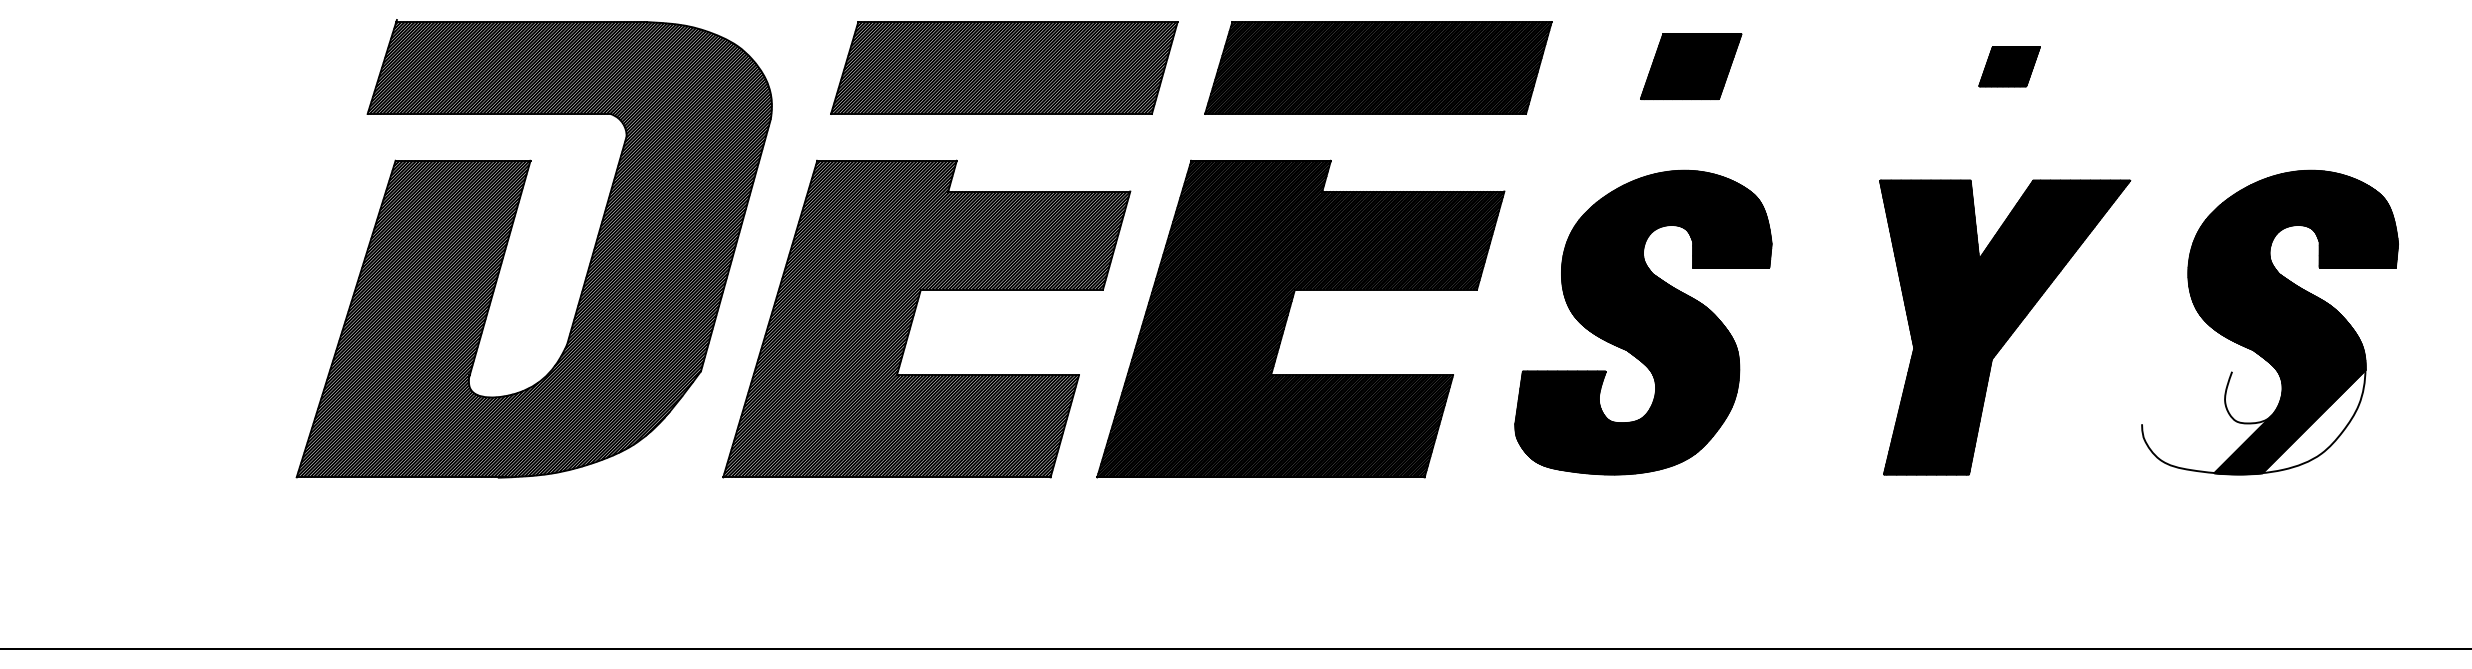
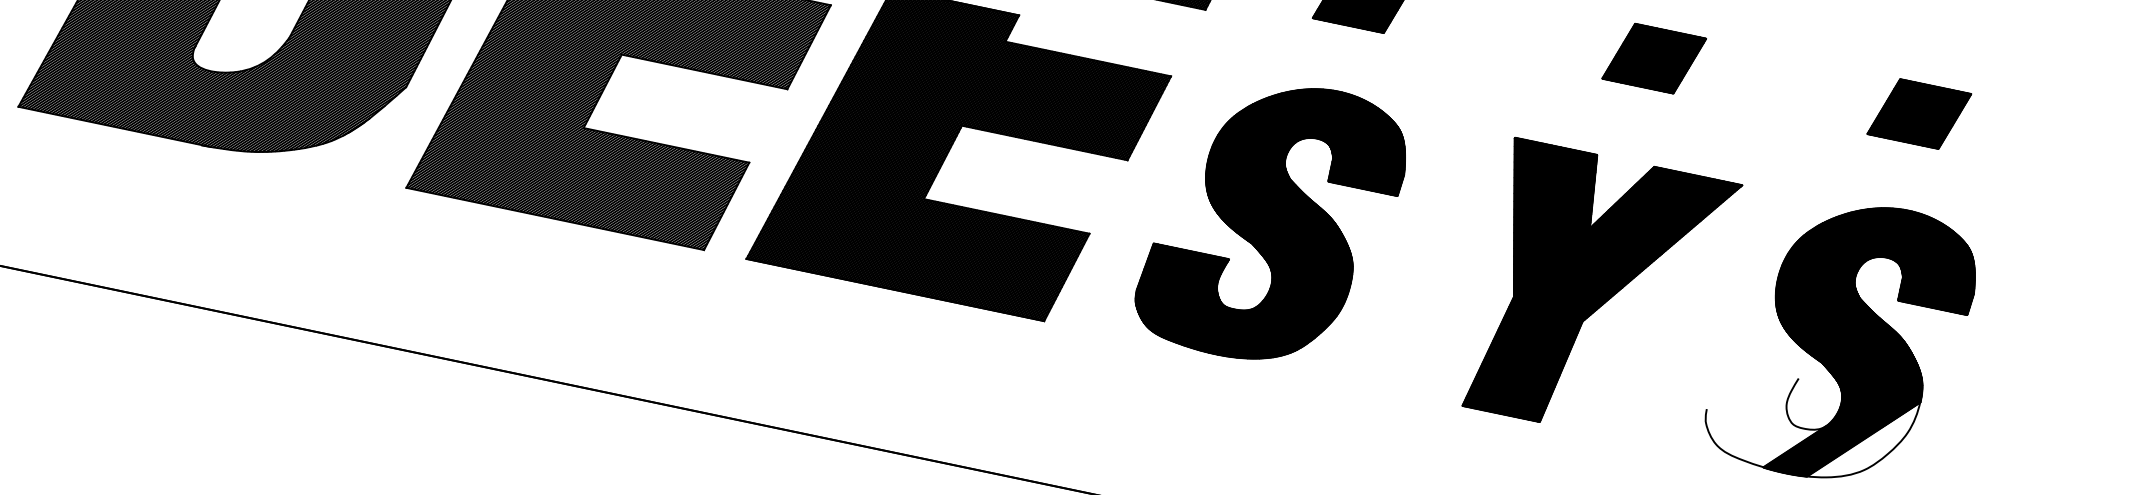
part: (2009, 66) -> (1654, 58), size x1.67
part: (2301, 66) -> (1919, 114), added

